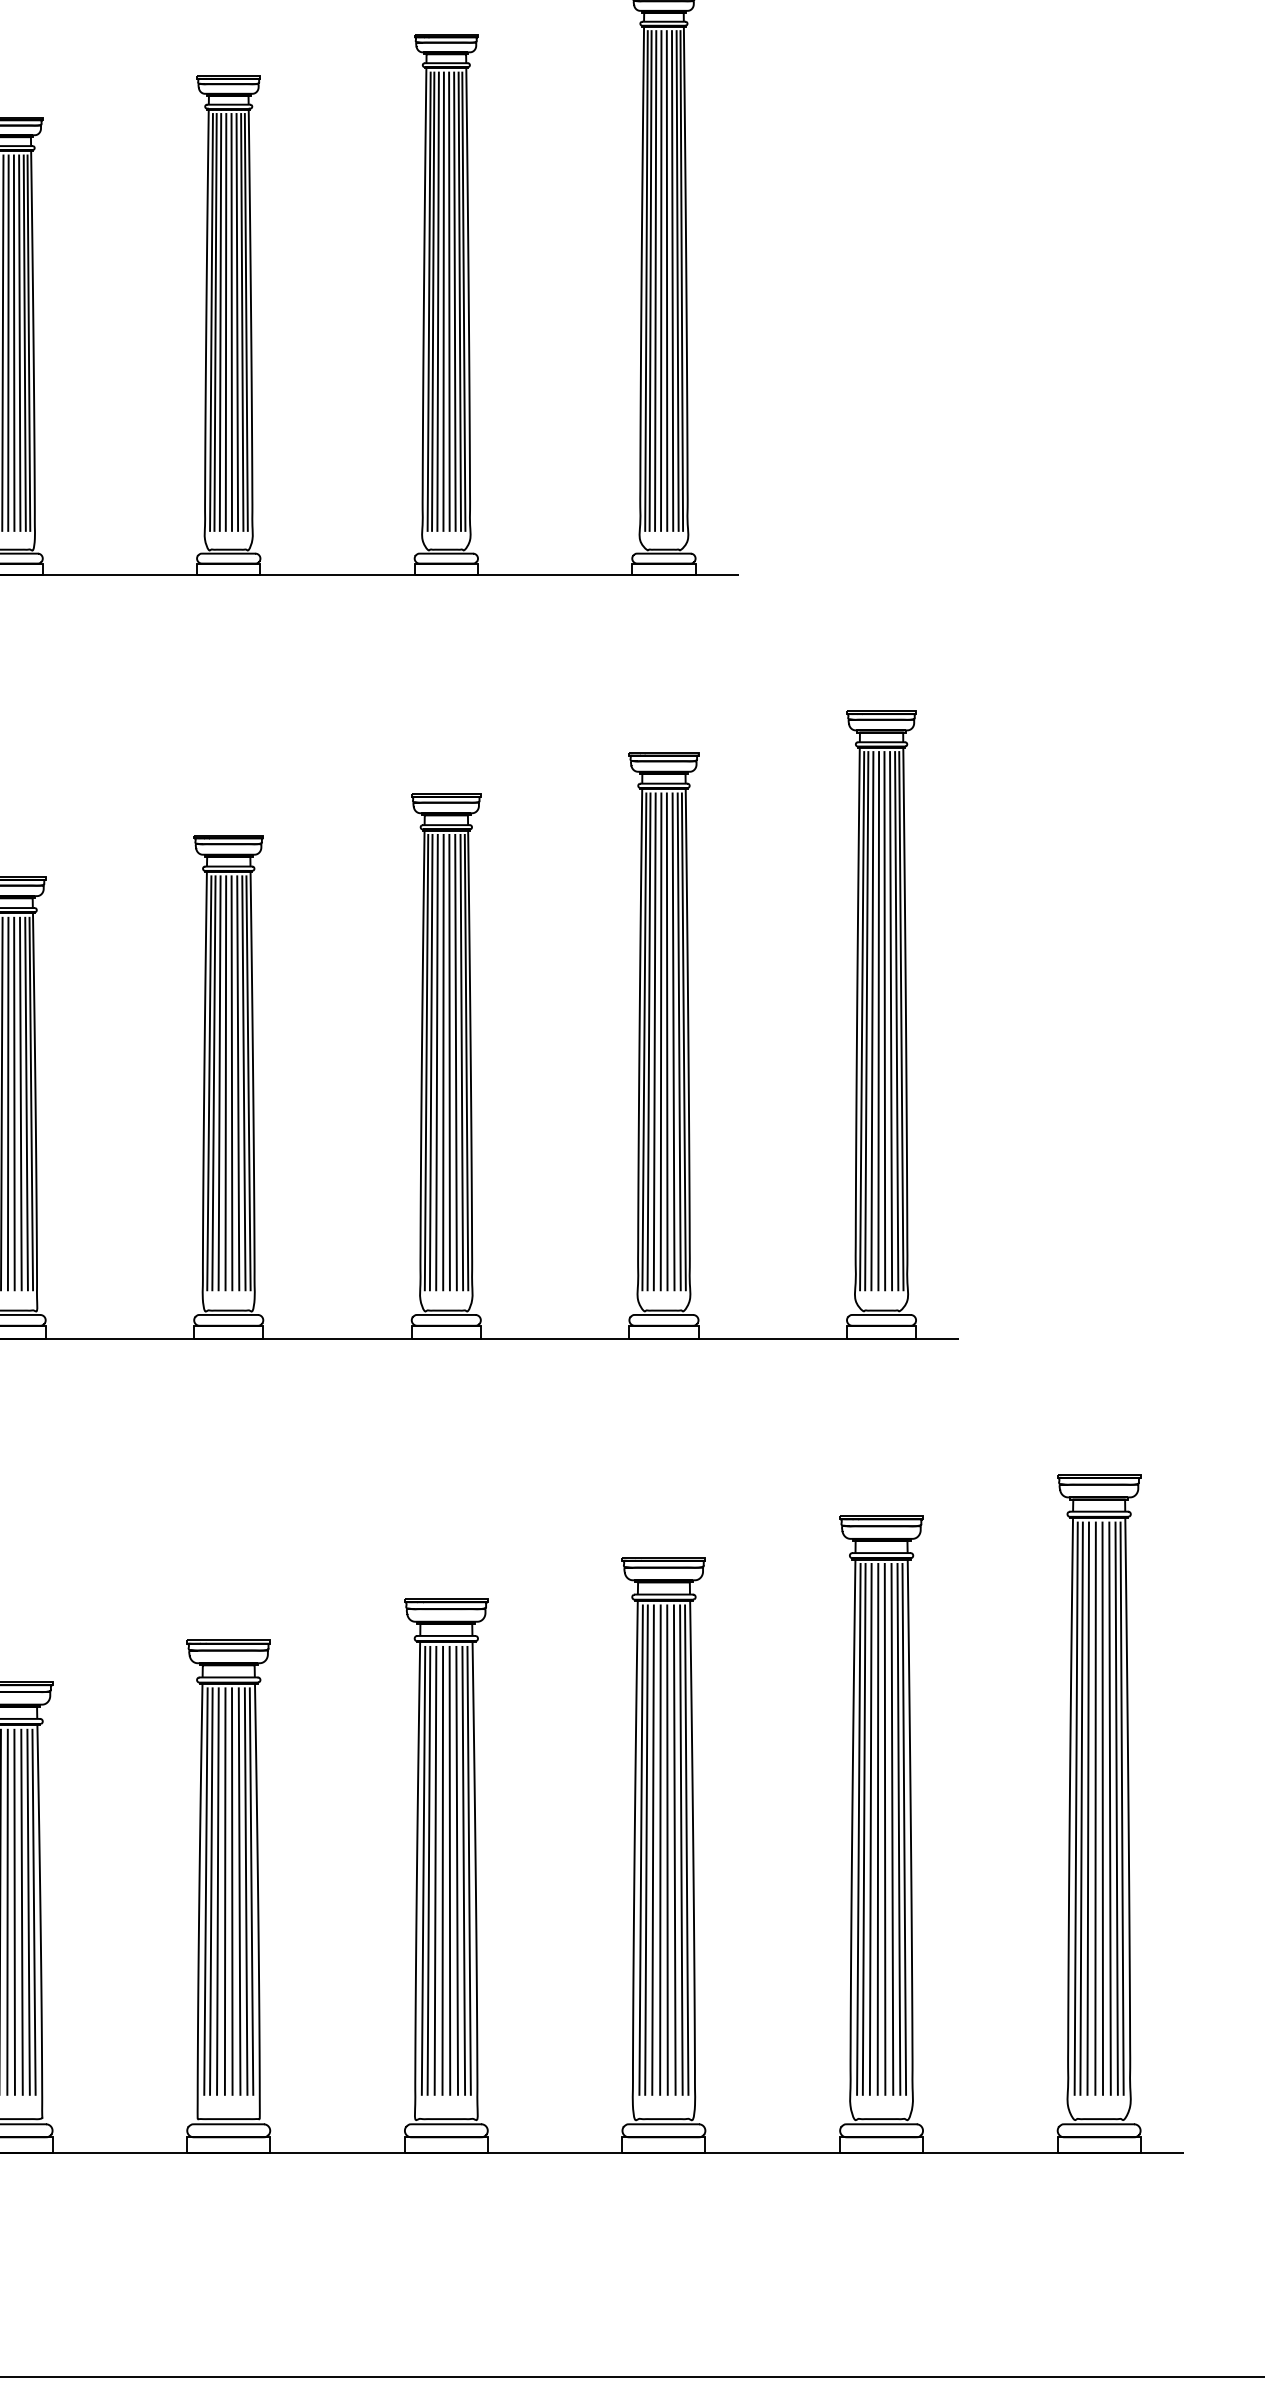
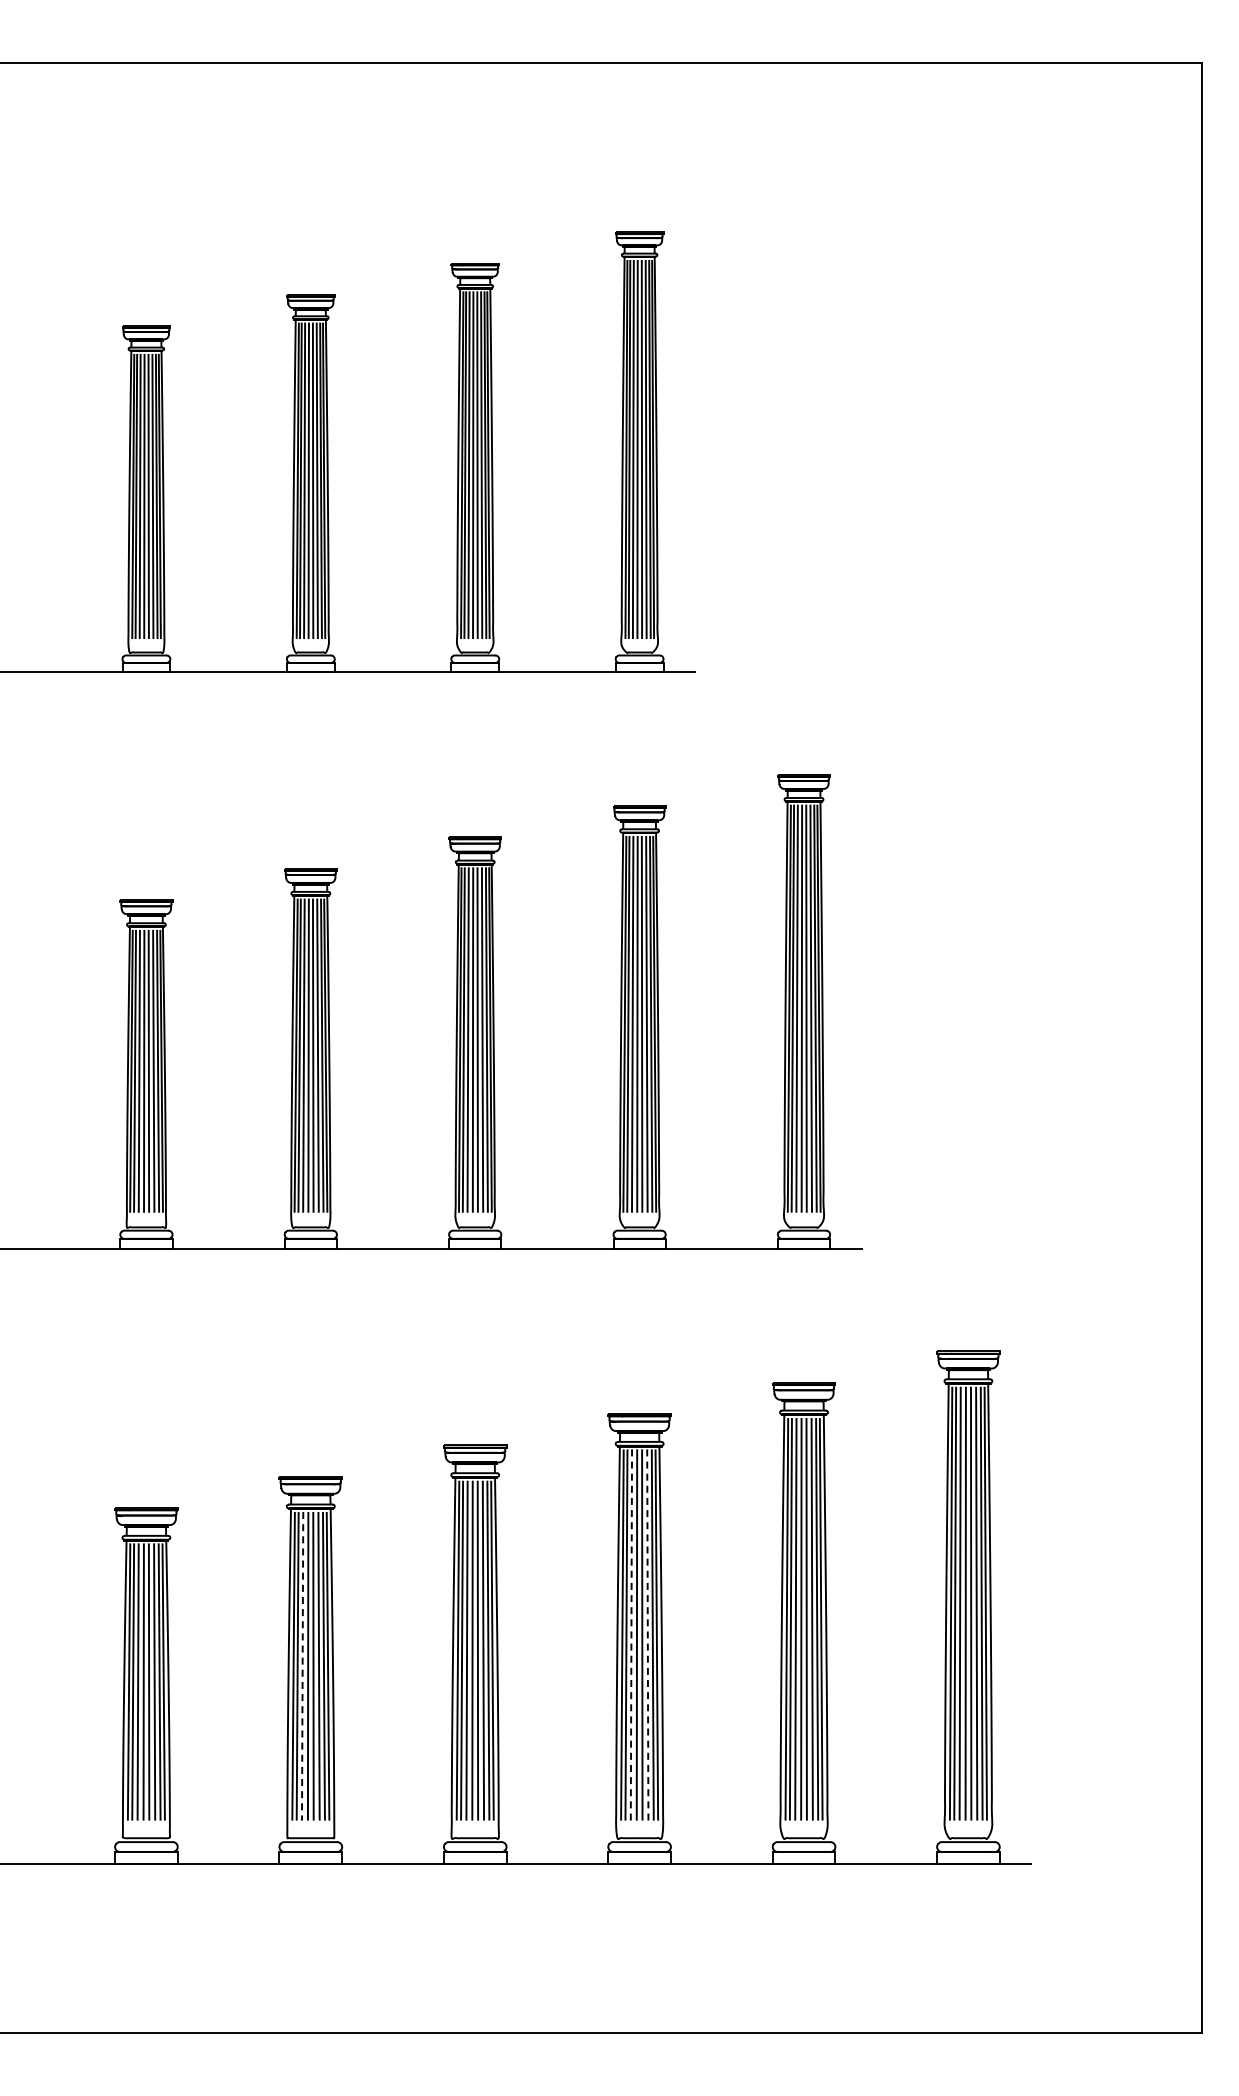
line: (653, 1850) -> (631, 1635), solid -> dashed
line: (674, 1850) -> (647, 1635), solid -> dashed
line: (217, 1891) -> (302, 1666), solid -> dashed

